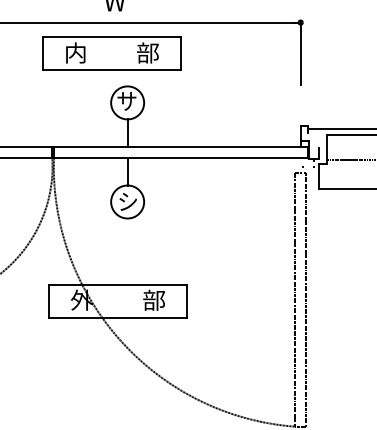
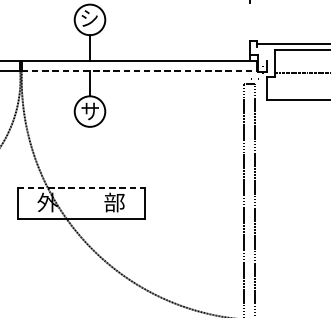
text: (126, 101) -> (88, 18), サ -> シ
line: (180, 157) -> (138, 70), solid -> dashed
text: (127, 201) -> (89, 111), シ -> サ
line: (118, 284) -> (81, 187), solid -> dashed

